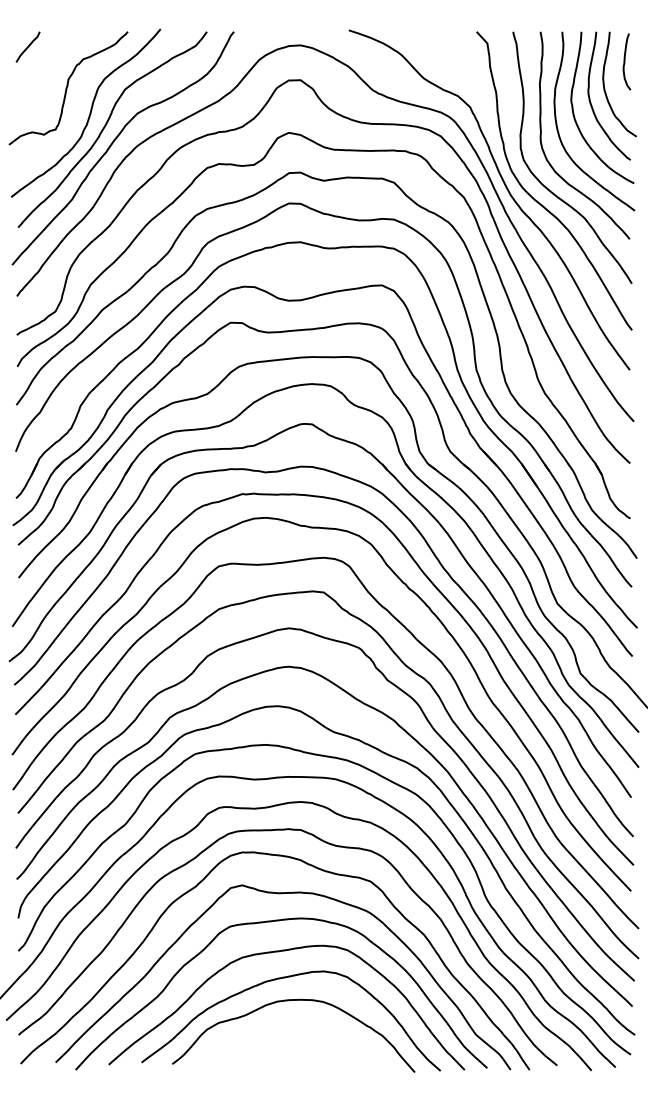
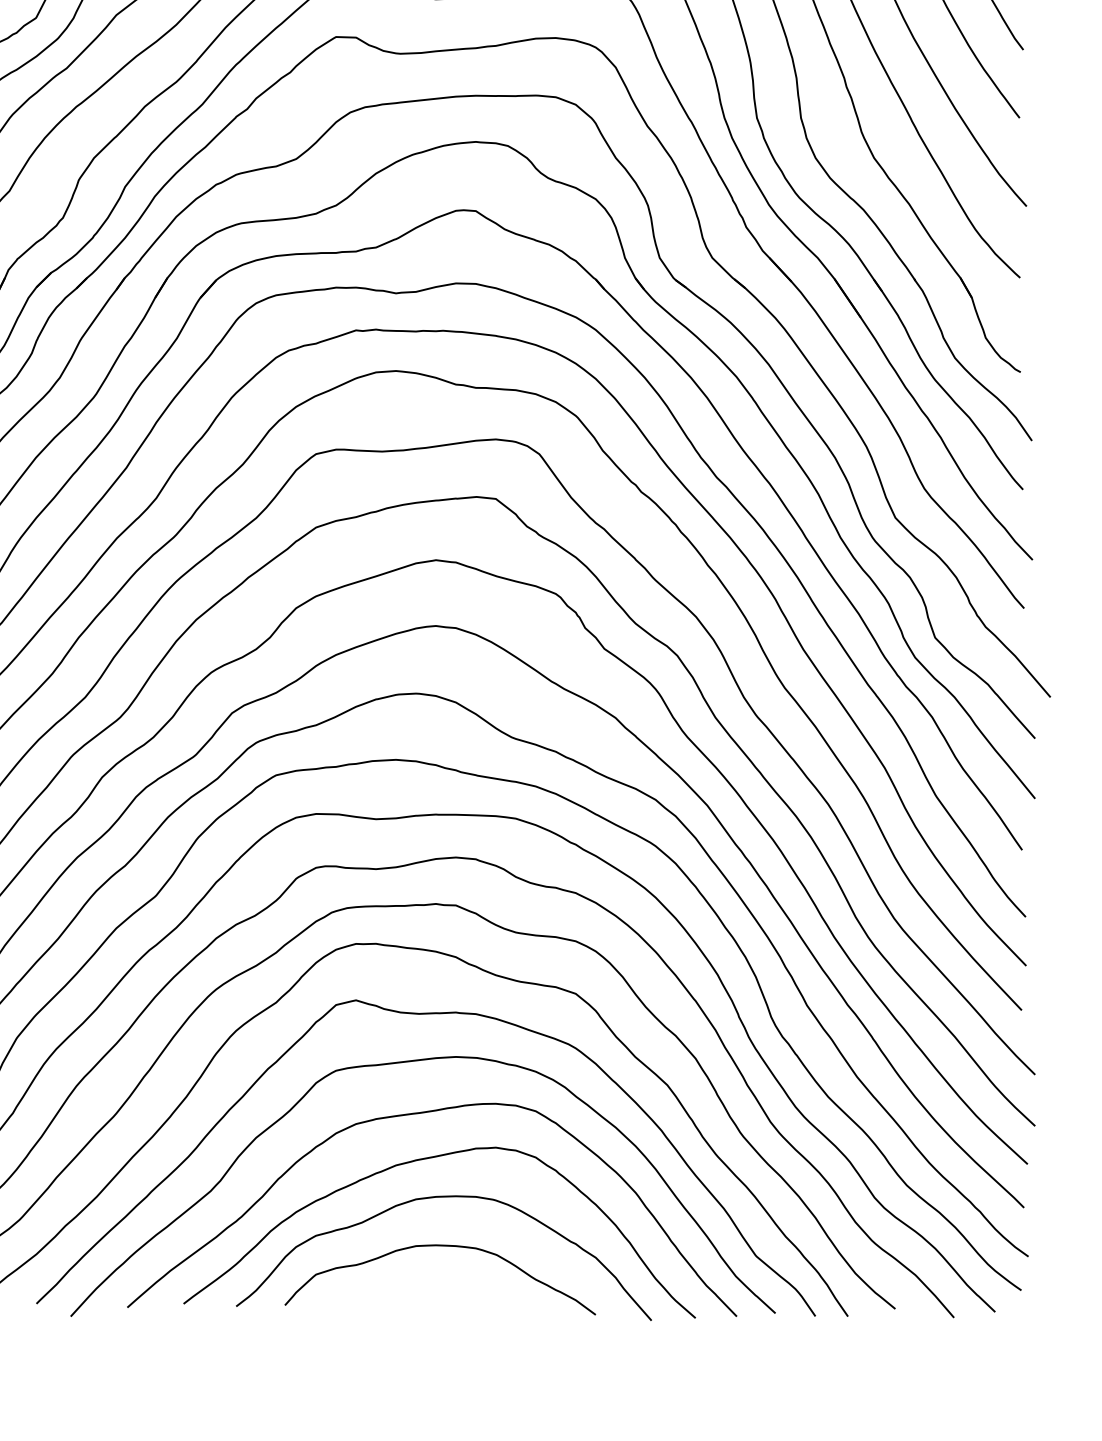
curve: (291, 1029) -> (440, 1247), added

